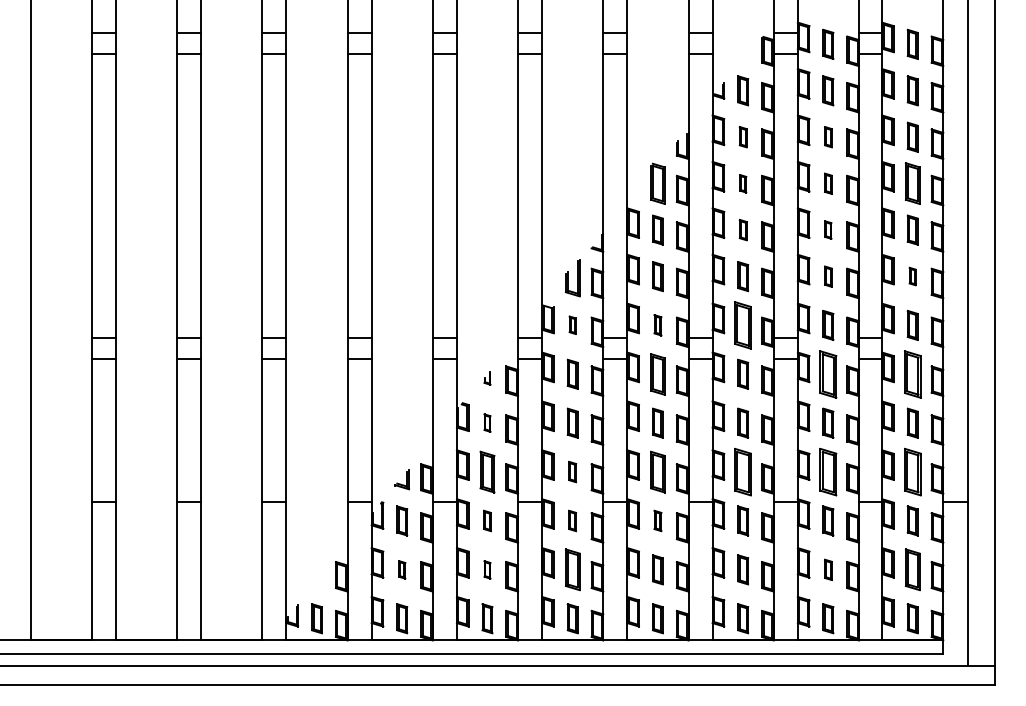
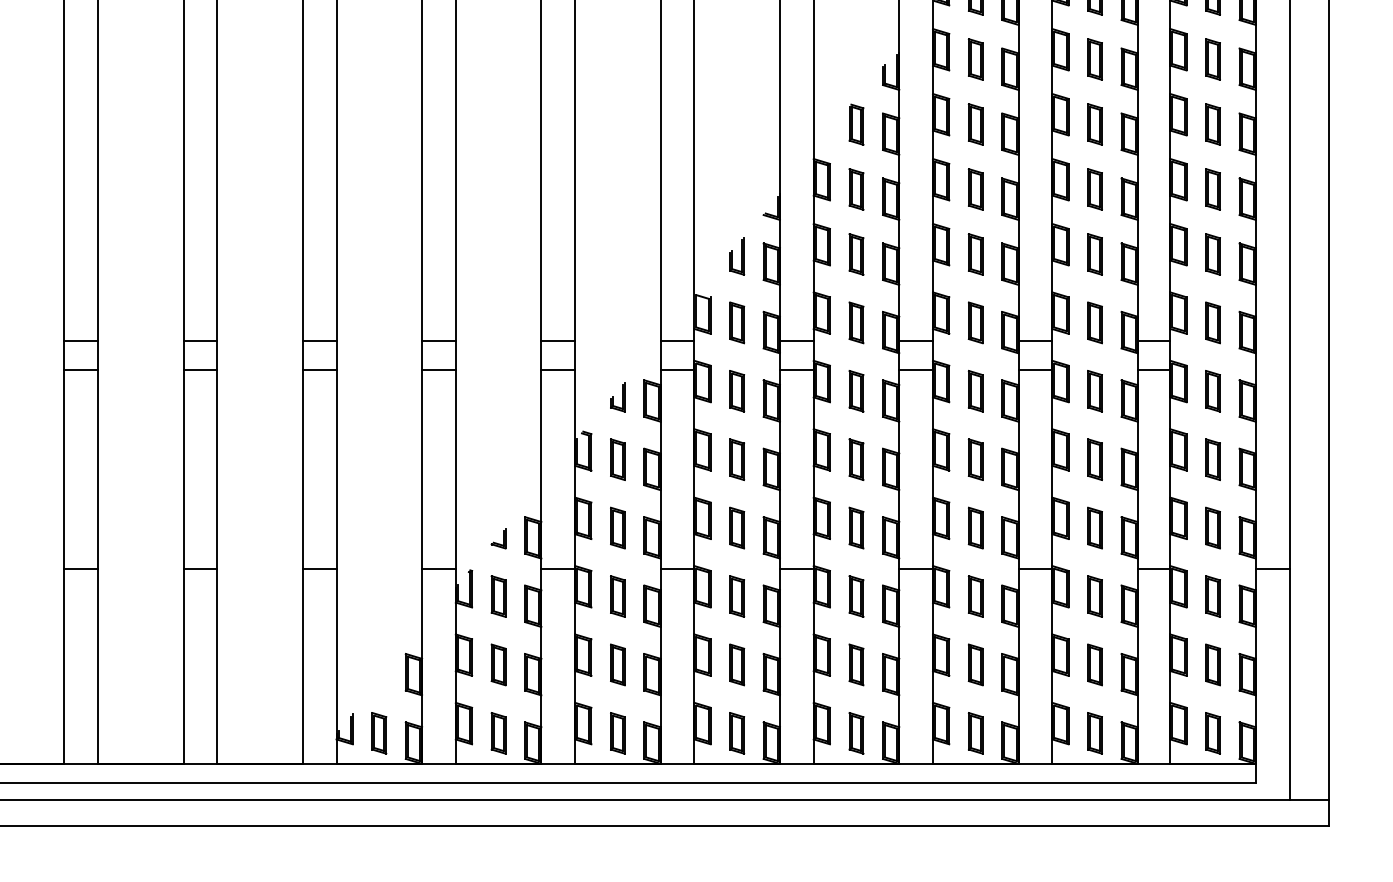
part: (743, 136) -> (976, 58), size x1.43
part: (828, 136) -> (1095, 58), size x1.43
part: (657, 183) -> (855, 124), size x0.71
part: (743, 183) -> (976, 124), size x1.67
part: (828, 183) -> (1095, 124), size x1.43
part: (912, 183) -> (1212, 124), size x0.71
part: (743, 229) -> (976, 188), size x1.43
part: (828, 229) -> (1095, 188), size x1.67
part: (828, 276) -> (1095, 254), size x1.43
part: (912, 276) -> (1212, 254), size x1.67
part: (572, 277) -> (736, 255), size x0.71
part: (572, 324) -> (736, 321), size x1.67
part: (657, 324) -> (855, 321), size x1.43
part: (743, 325) -> (976, 322), size x0.62
part: (657, 373) -> (855, 390), size x0.71
part: (828, 373) -> (1095, 390), size x0.62
part: (912, 373) -> (1212, 390), size x0.62
part: (487, 378) -> (617, 397), size x1.67
part: (487, 422) -> (617, 458), size x1.67
part: (487, 471) -> (617, 527), size x0.71
part: (572, 471) -> (736, 527), size x1.43
part: (657, 471) -> (855, 527), size x0.71
part: (743, 471) -> (976, 527), size x0.62
part: (828, 471) -> (1095, 527), size x0.62
part: (912, 471) -> (1212, 527), size x0.62
part: (402, 479) -> (498, 538), size x0.71
part: (487, 520) -> (617, 595), size x1.43
part: (572, 520) -> (736, 595), size x1.43
part: (657, 520) -> (855, 595), size x1.43
part: (402, 569) -> (498, 664), size x1.67
part: (487, 569) -> (617, 664), size x1.67
part: (572, 569) -> (736, 664), size x0.71
part: (828, 569) -> (1095, 664), size x1.43
part: (912, 569) -> (1212, 664), size x0.71

